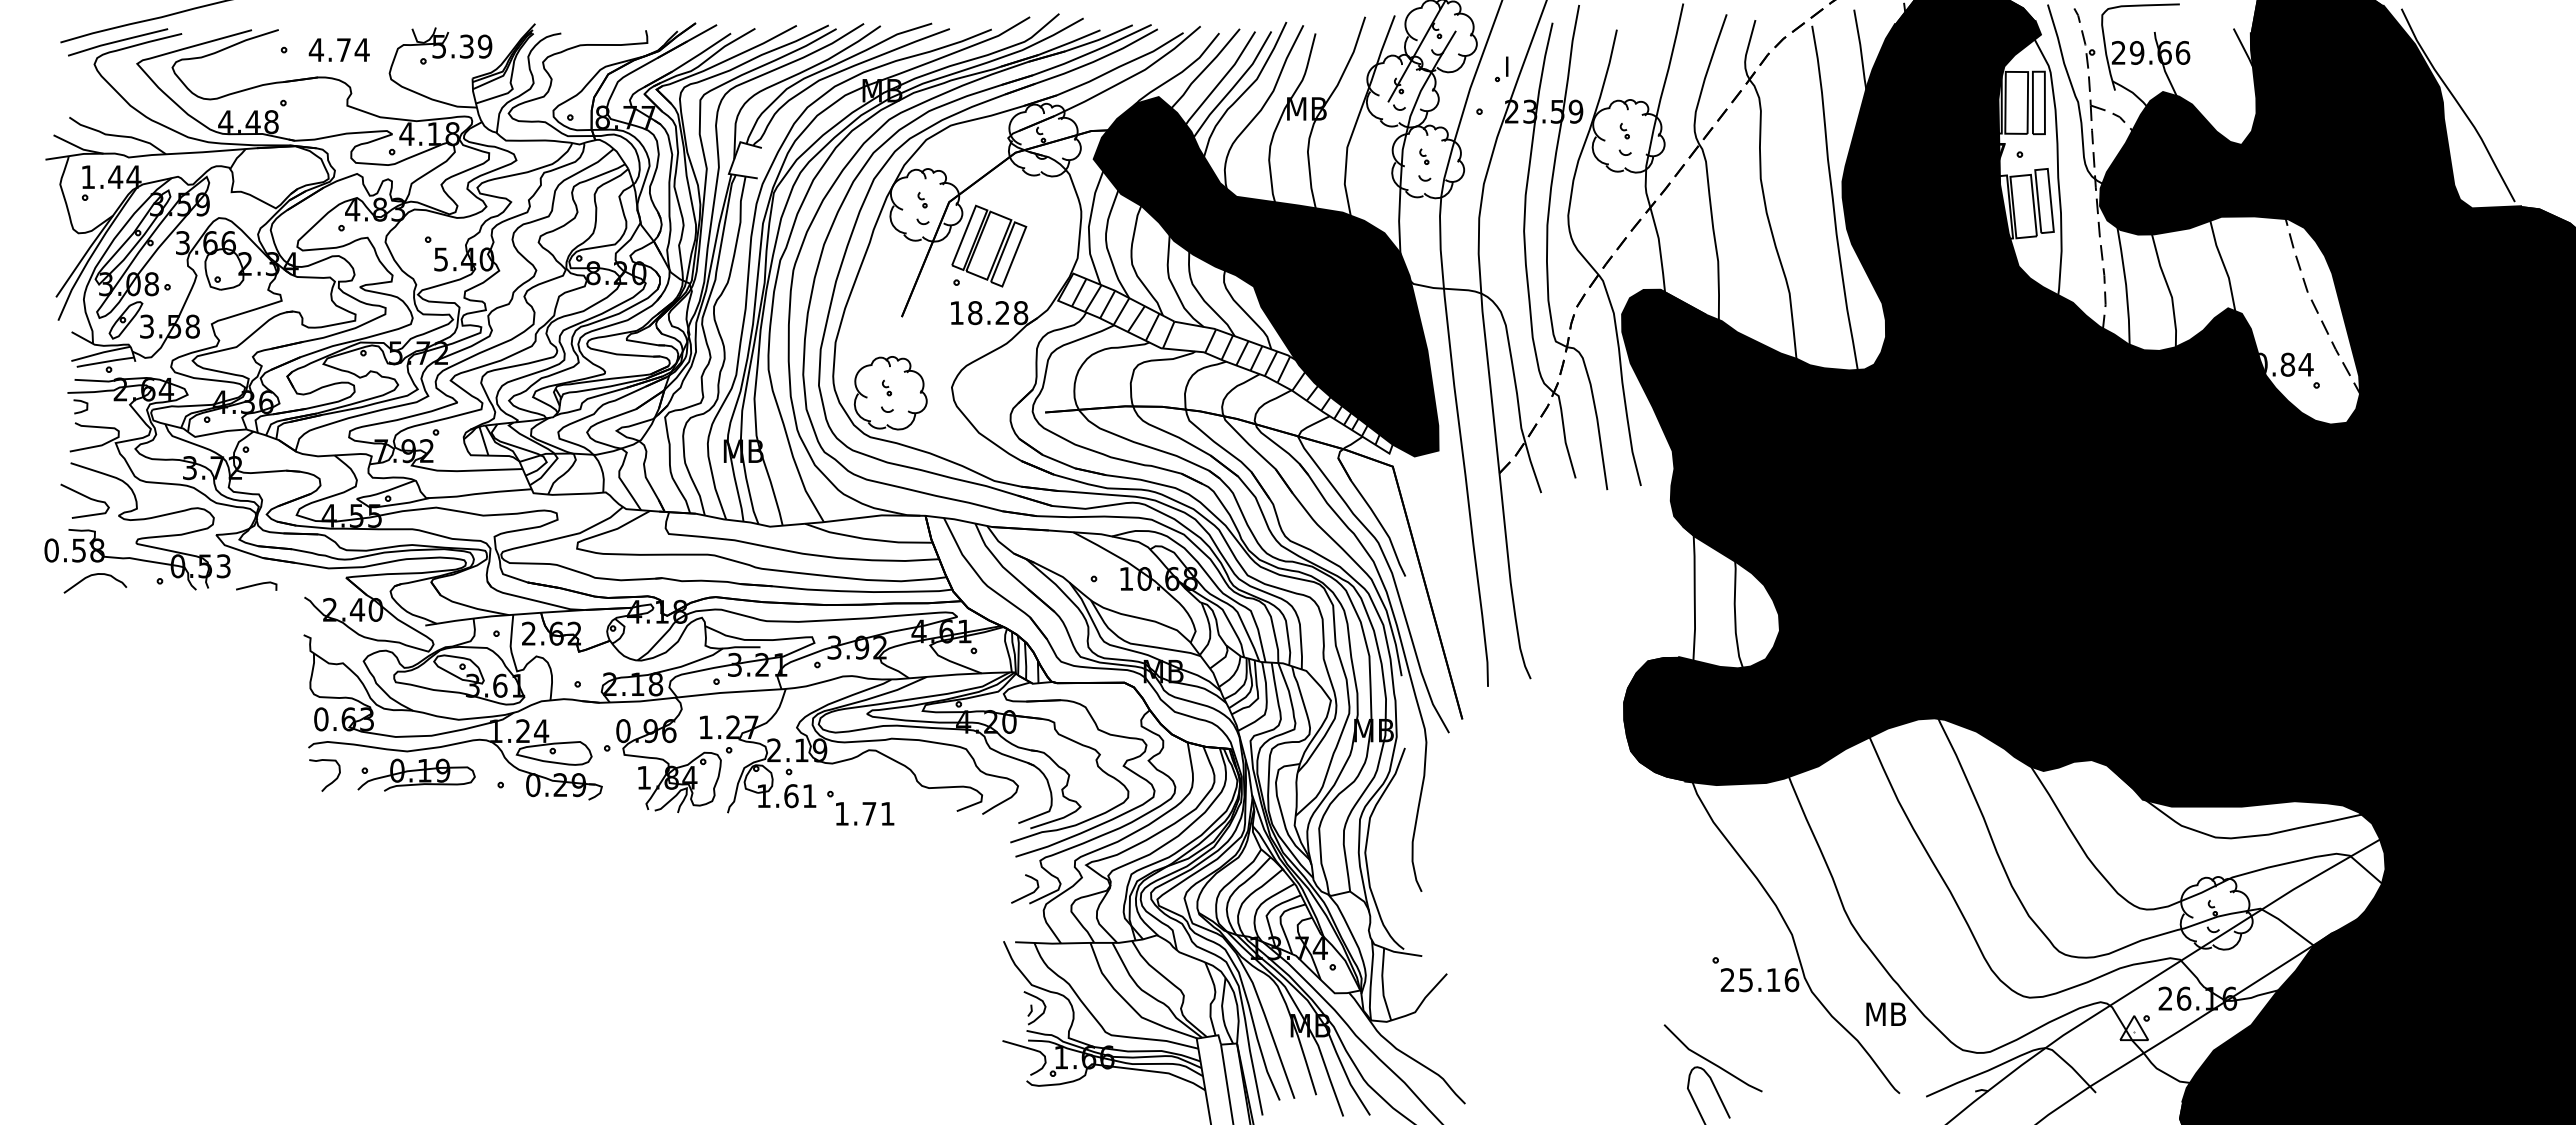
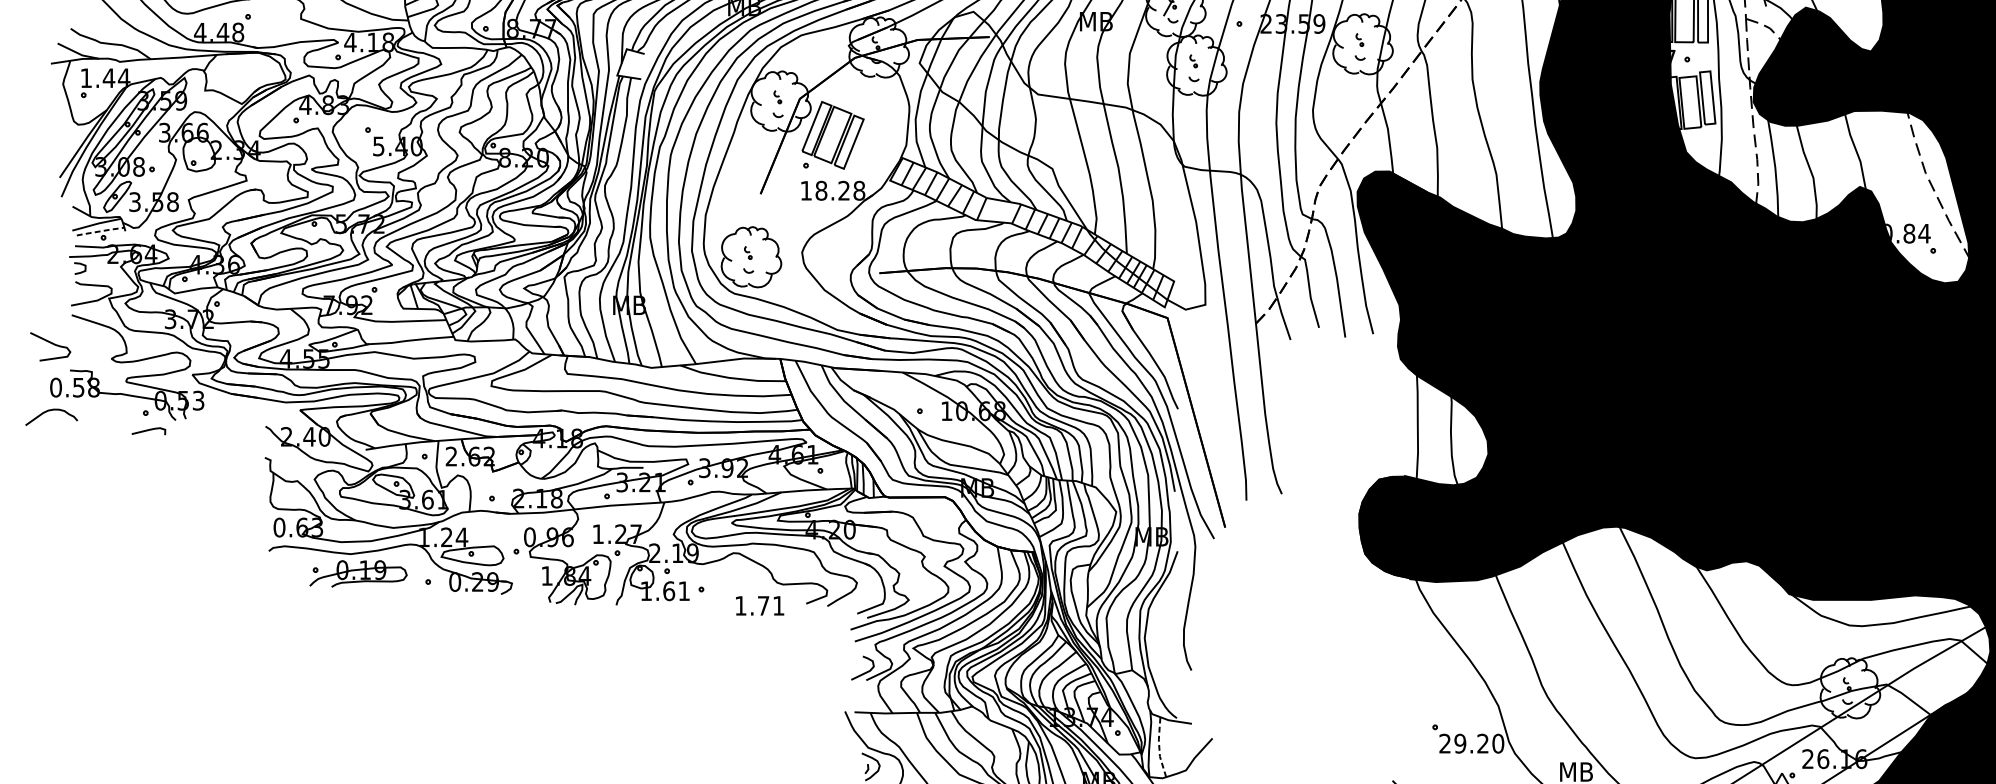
fill: (1265, 276) -> (1062, 160), removed
line: (105, 361) -> (100, 230), solid -> dashed
curve: (85, 497) -> (50, 343), moved
curve: (95, 575) -> (51, 410), moved
curve: (256, 585) -> (148, 430), moved
curve: (330, 782) -> (287, 579), removed
text: (865, 813) -> (760, 605), moved
text: (1768, 979) -> (1478, 743), 25.16 -> 29.20
line: (1382, 984) -> (1159, 747), solid -> dashed

